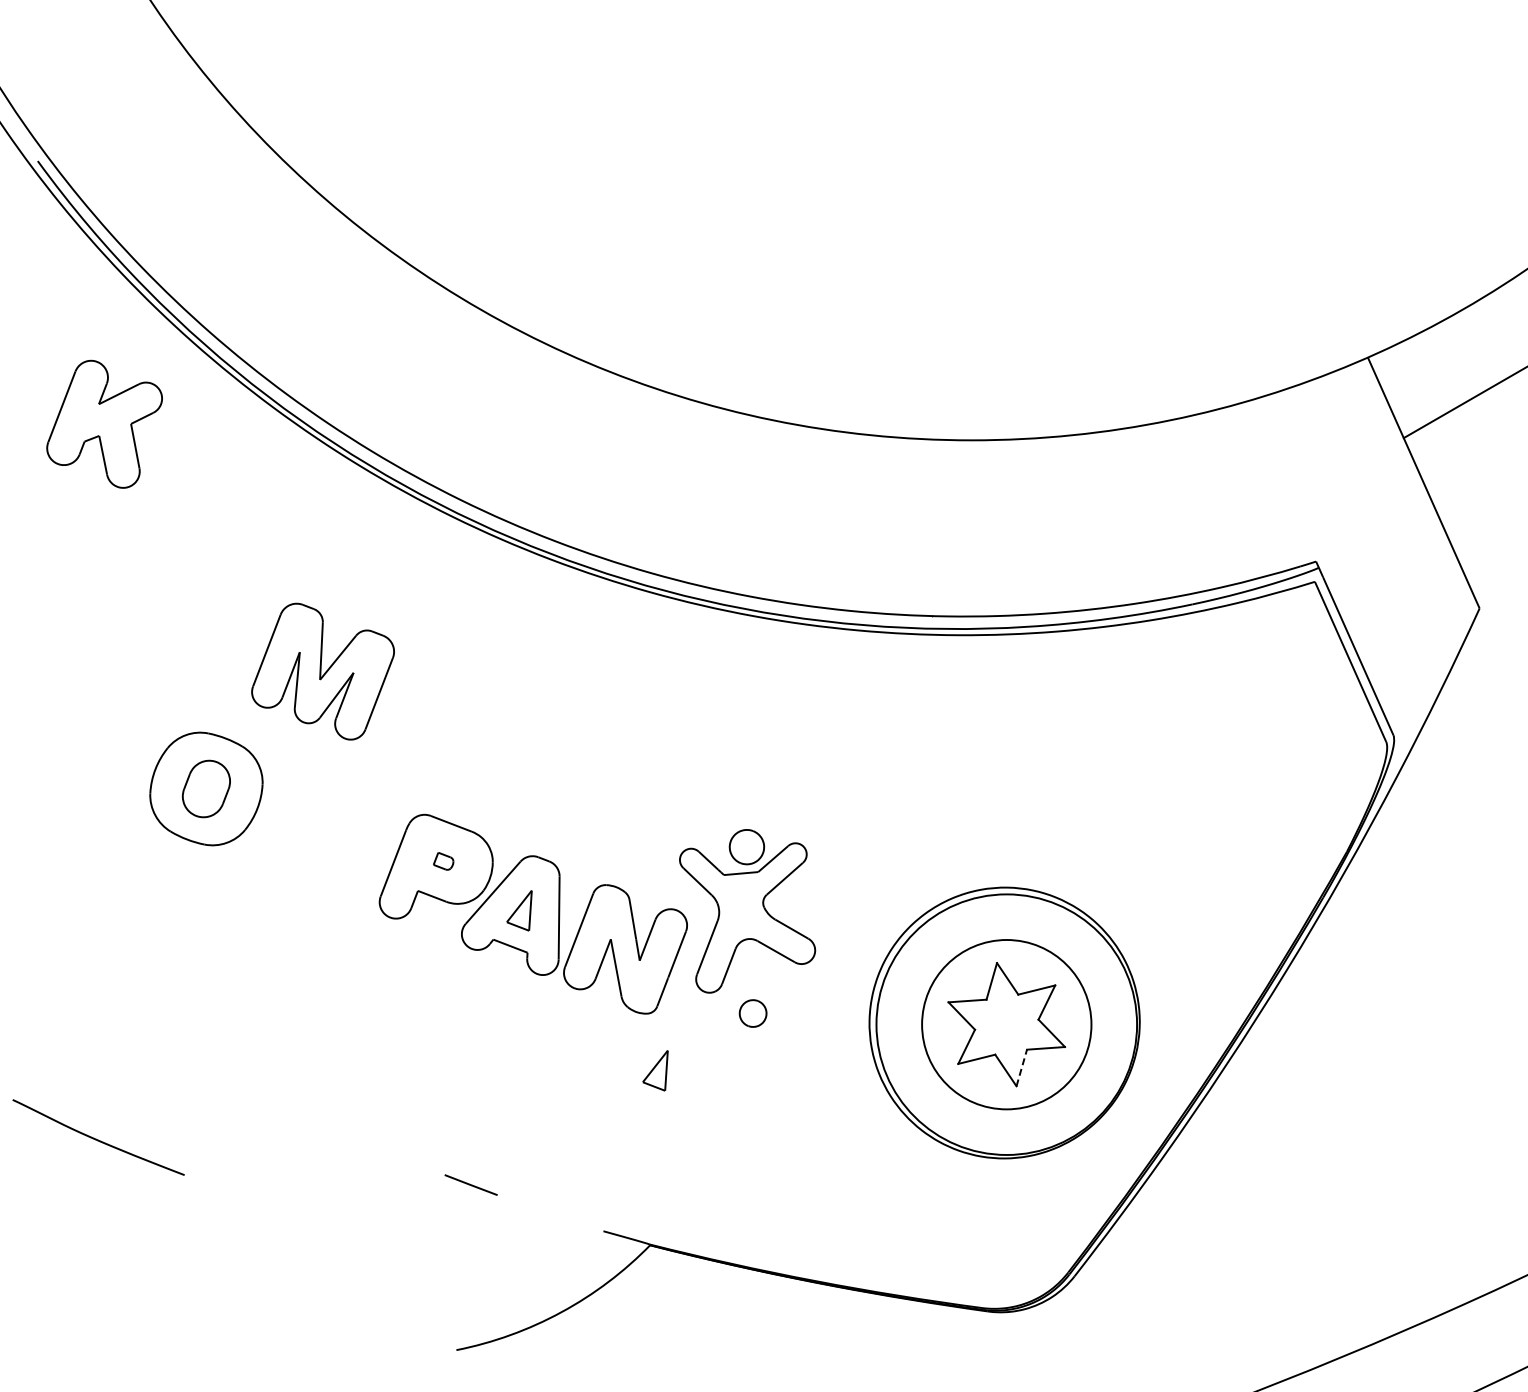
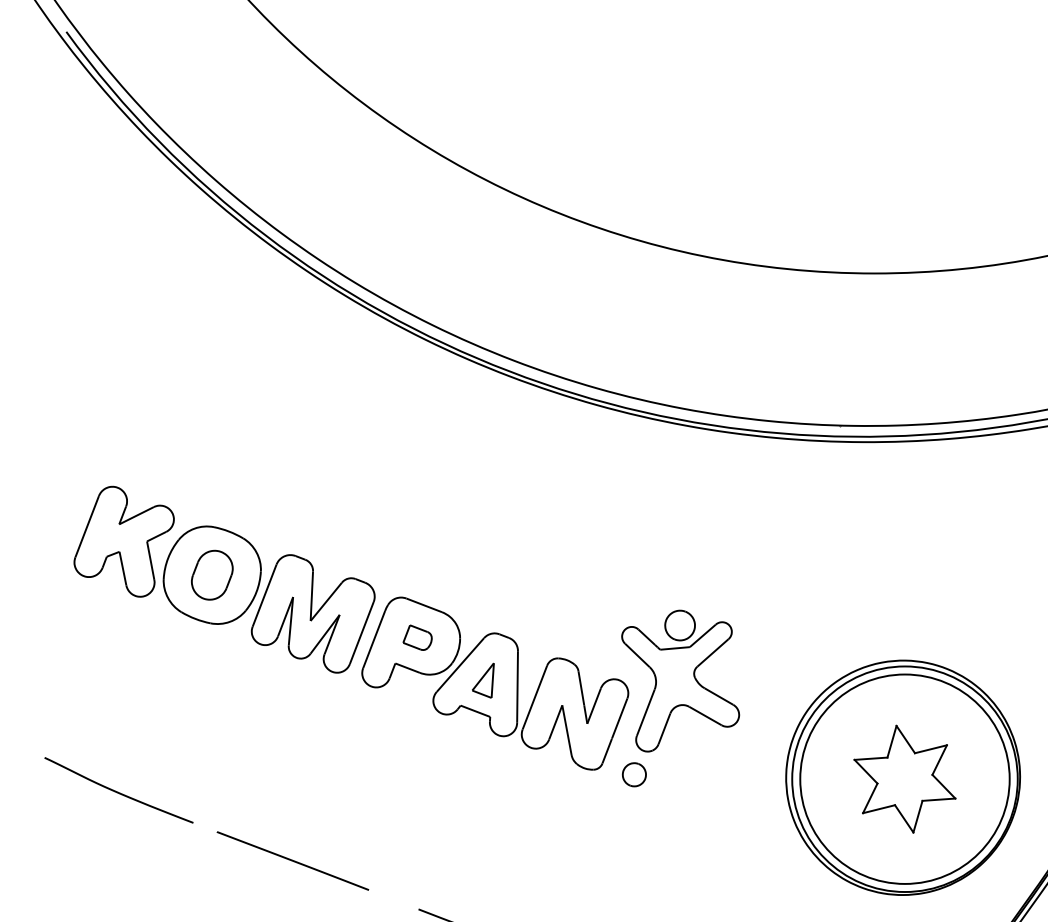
part: (104, 423) -> (124, 541), moved
part: (322, 671) -> (312, 613), moved
part: (443, 861) -> (417, 637), size x1.67
part: (752, 1013) -> (633, 774), moved
circle: (1006, 1024) -> (904, 779), size x1.43
line: (1021, 1067) -> (917, 816), dashed -> solid
part: (655, 1070) -> (600, 818), removed
line: (299, 1119) -> (292, 861), added
curve: (98, 1139) -> (118, 792), moved

